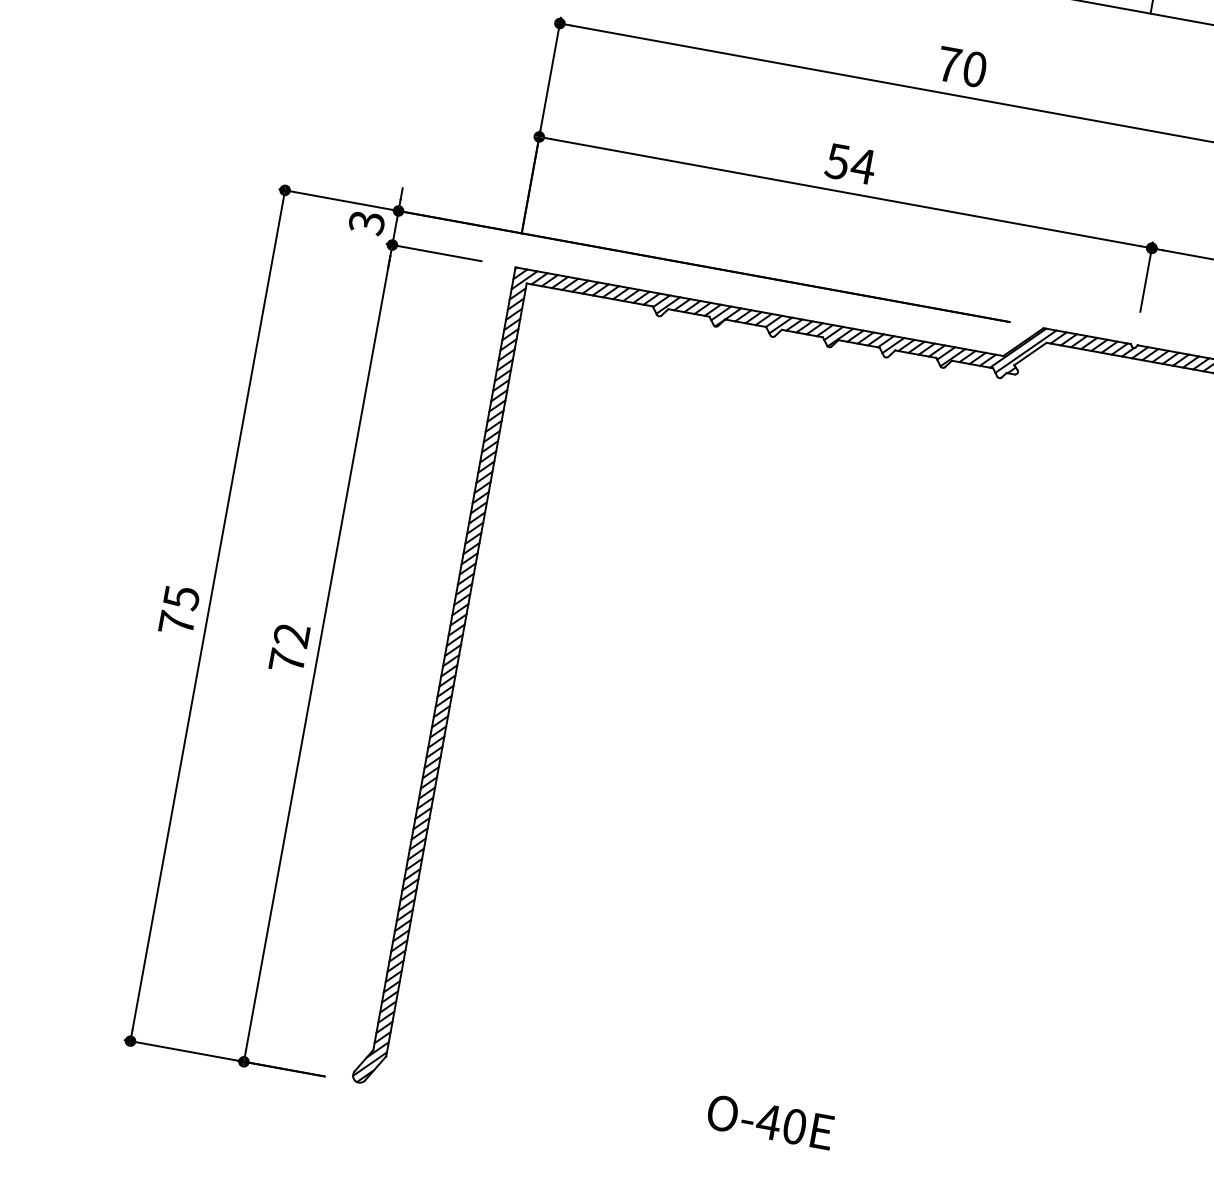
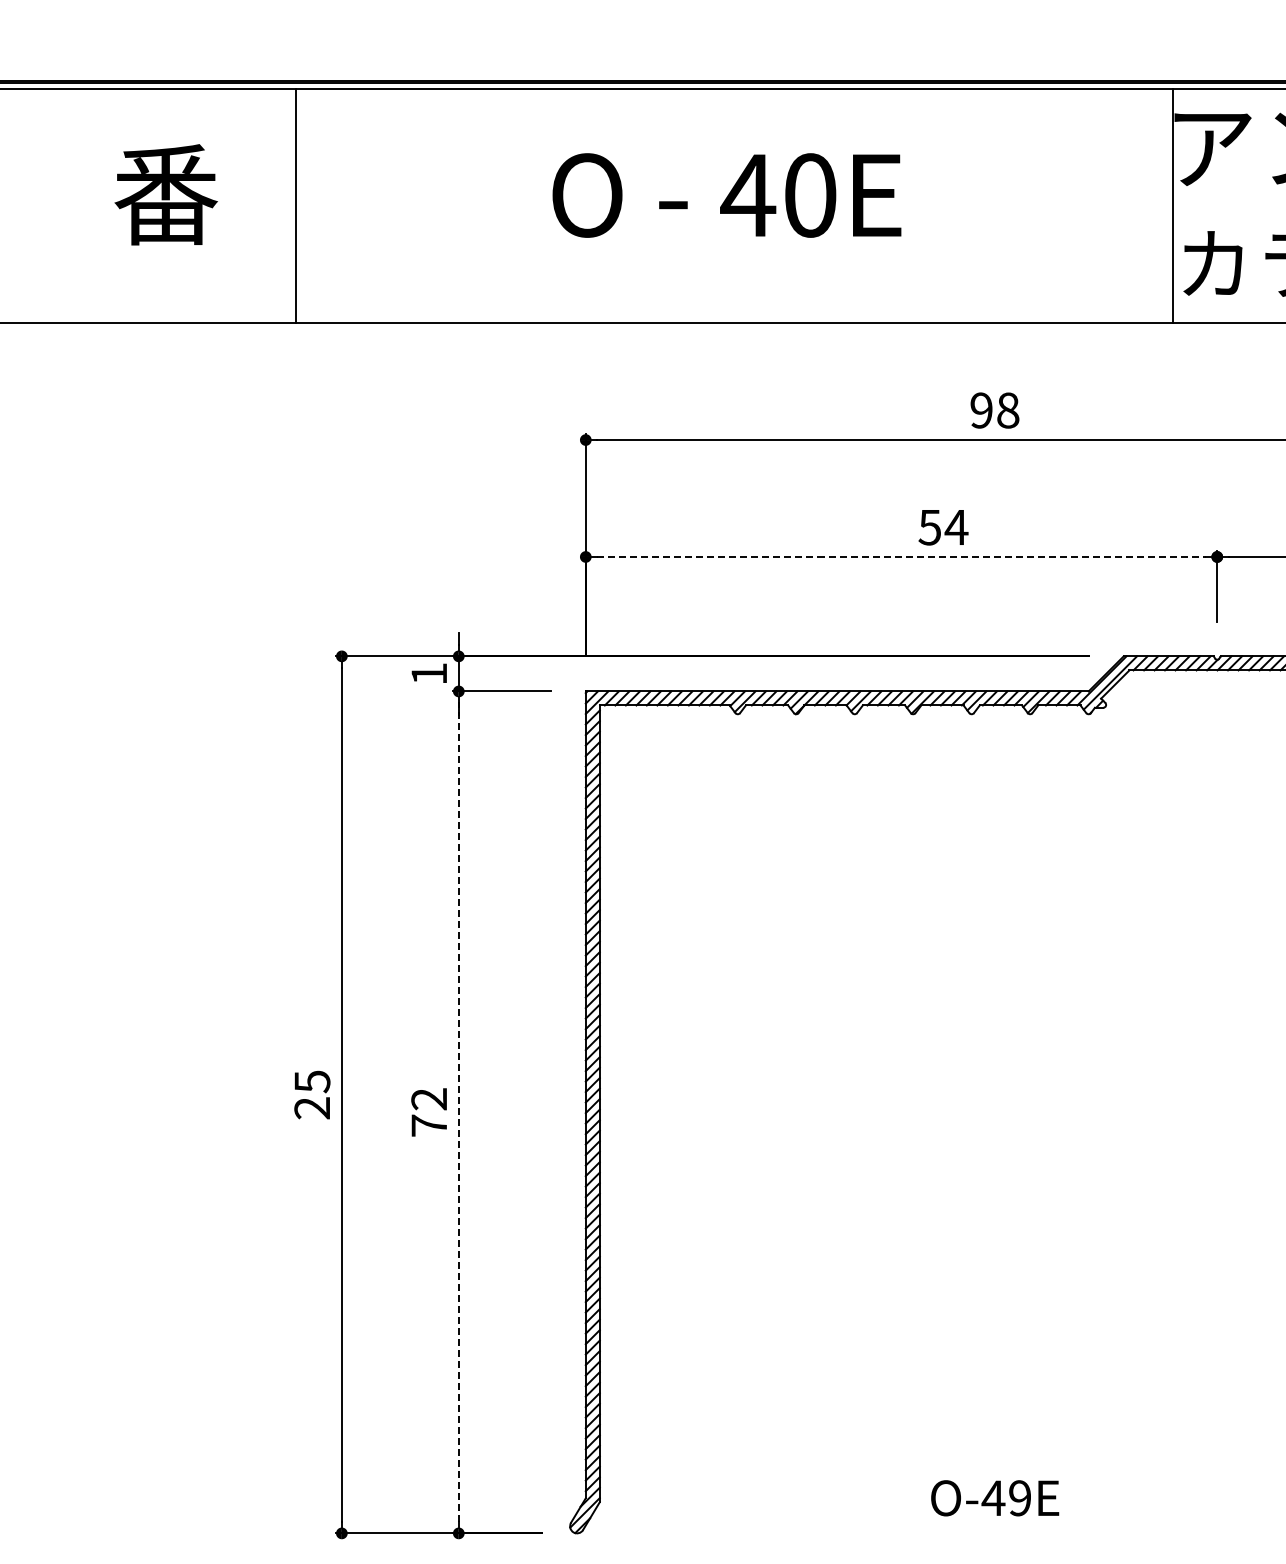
text: (961, 66) -> (994, 410), 70 -> 98
text: (850, 164) -> (943, 527), moved
line: (846, 192) -> (902, 556), solid -> dashed
text: (366, 223) -> (429, 674), 3 -> 1
text: (175, 623) -> (311, 1108), 75 -> 25
line: (318, 652) -> (458, 1111), solid -> dashed
text: (795, 1126) -> (1020, 1498), O-40E -> O-49E

